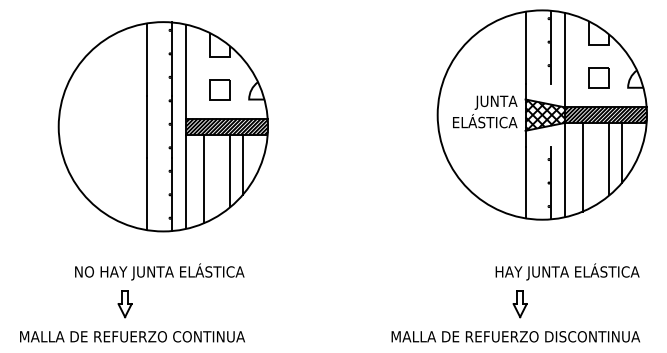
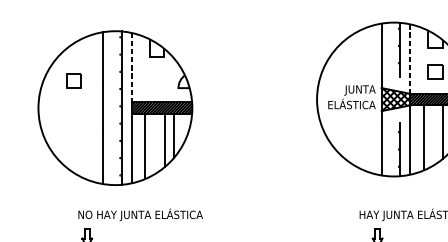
line: (564, 60) -> (410, 59), solid -> dashed
line: (185, 72) -> (131, 68), solid -> dashed
part: (219, 89) -> (73, 80), moved
text: (159, 271) -> (140, 214), moved

